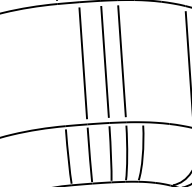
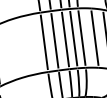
line: (137, 59) -> (81, 37), added
line: (164, 61) -> (94, 37), added
line: (59, 65) -> (43, 42), added

